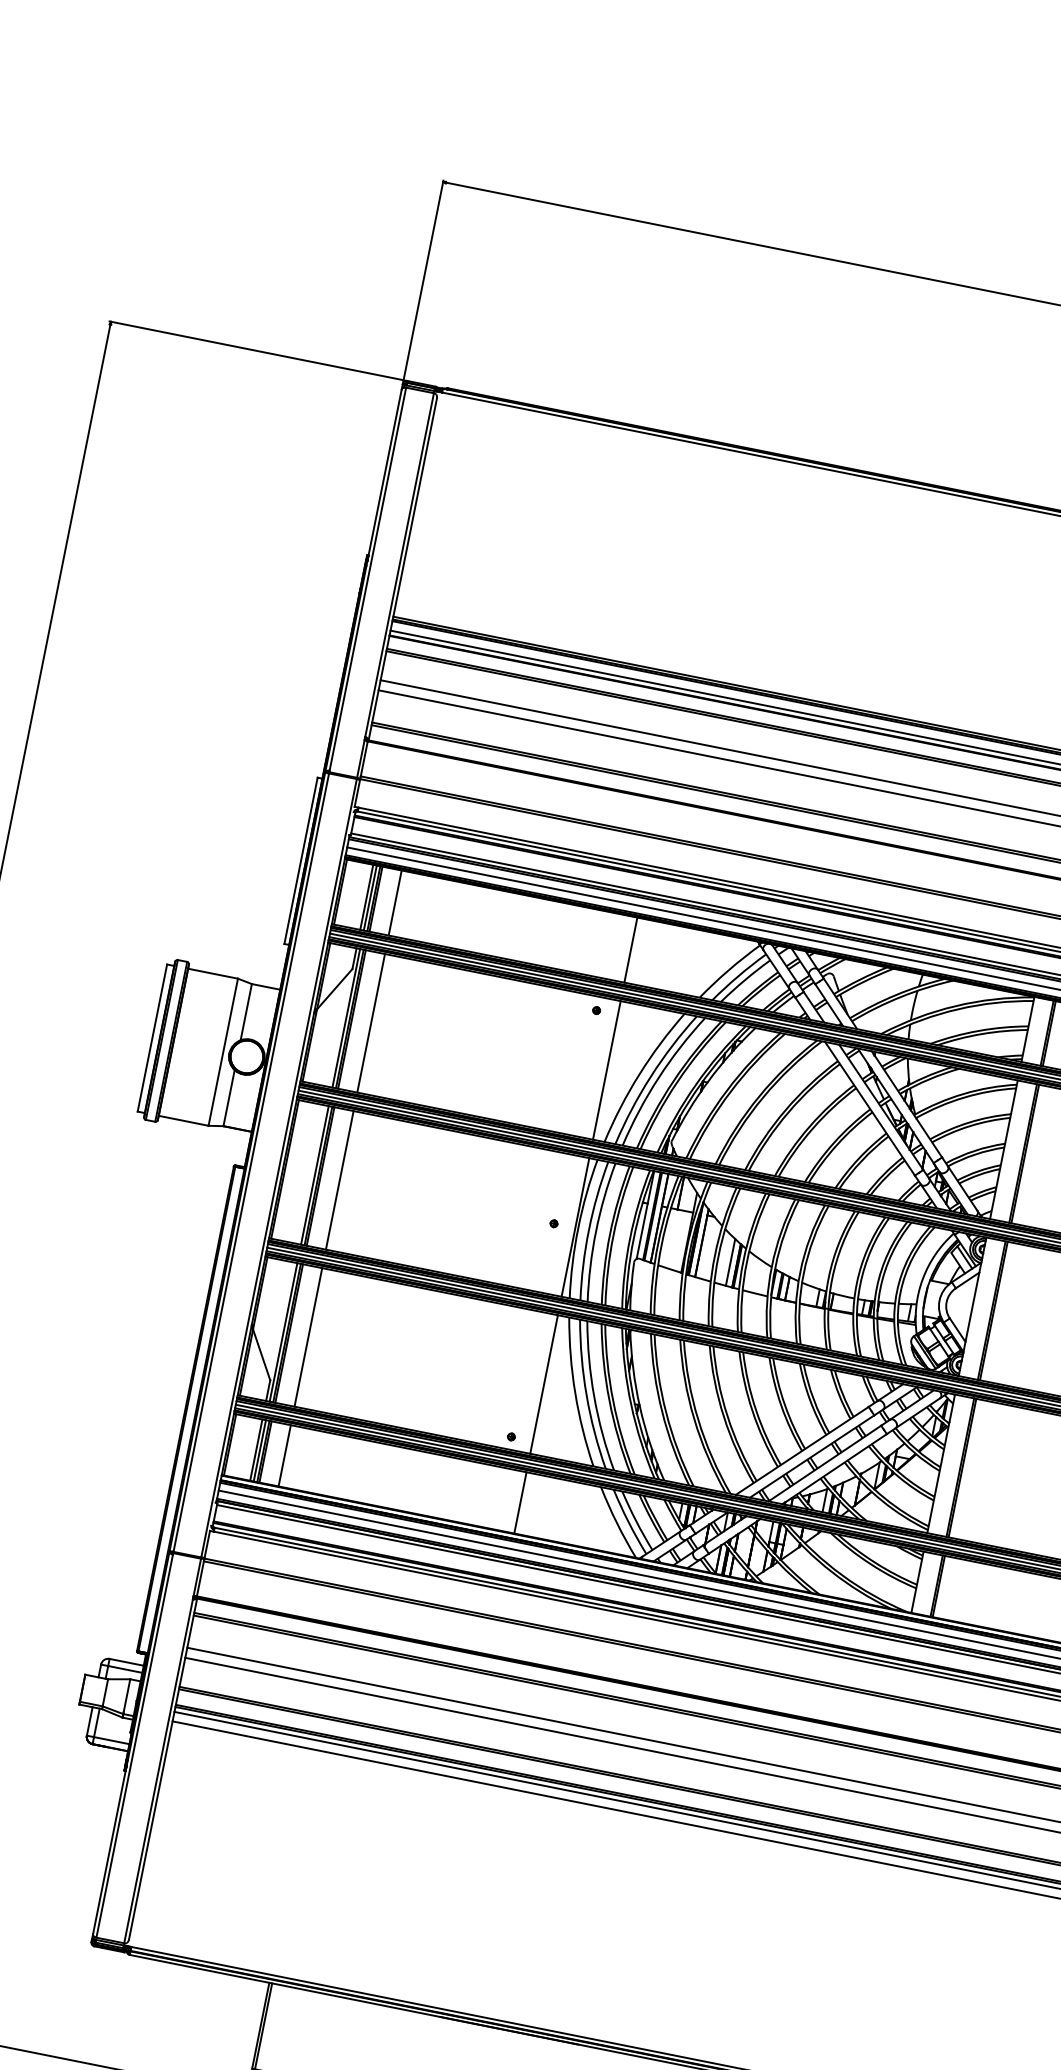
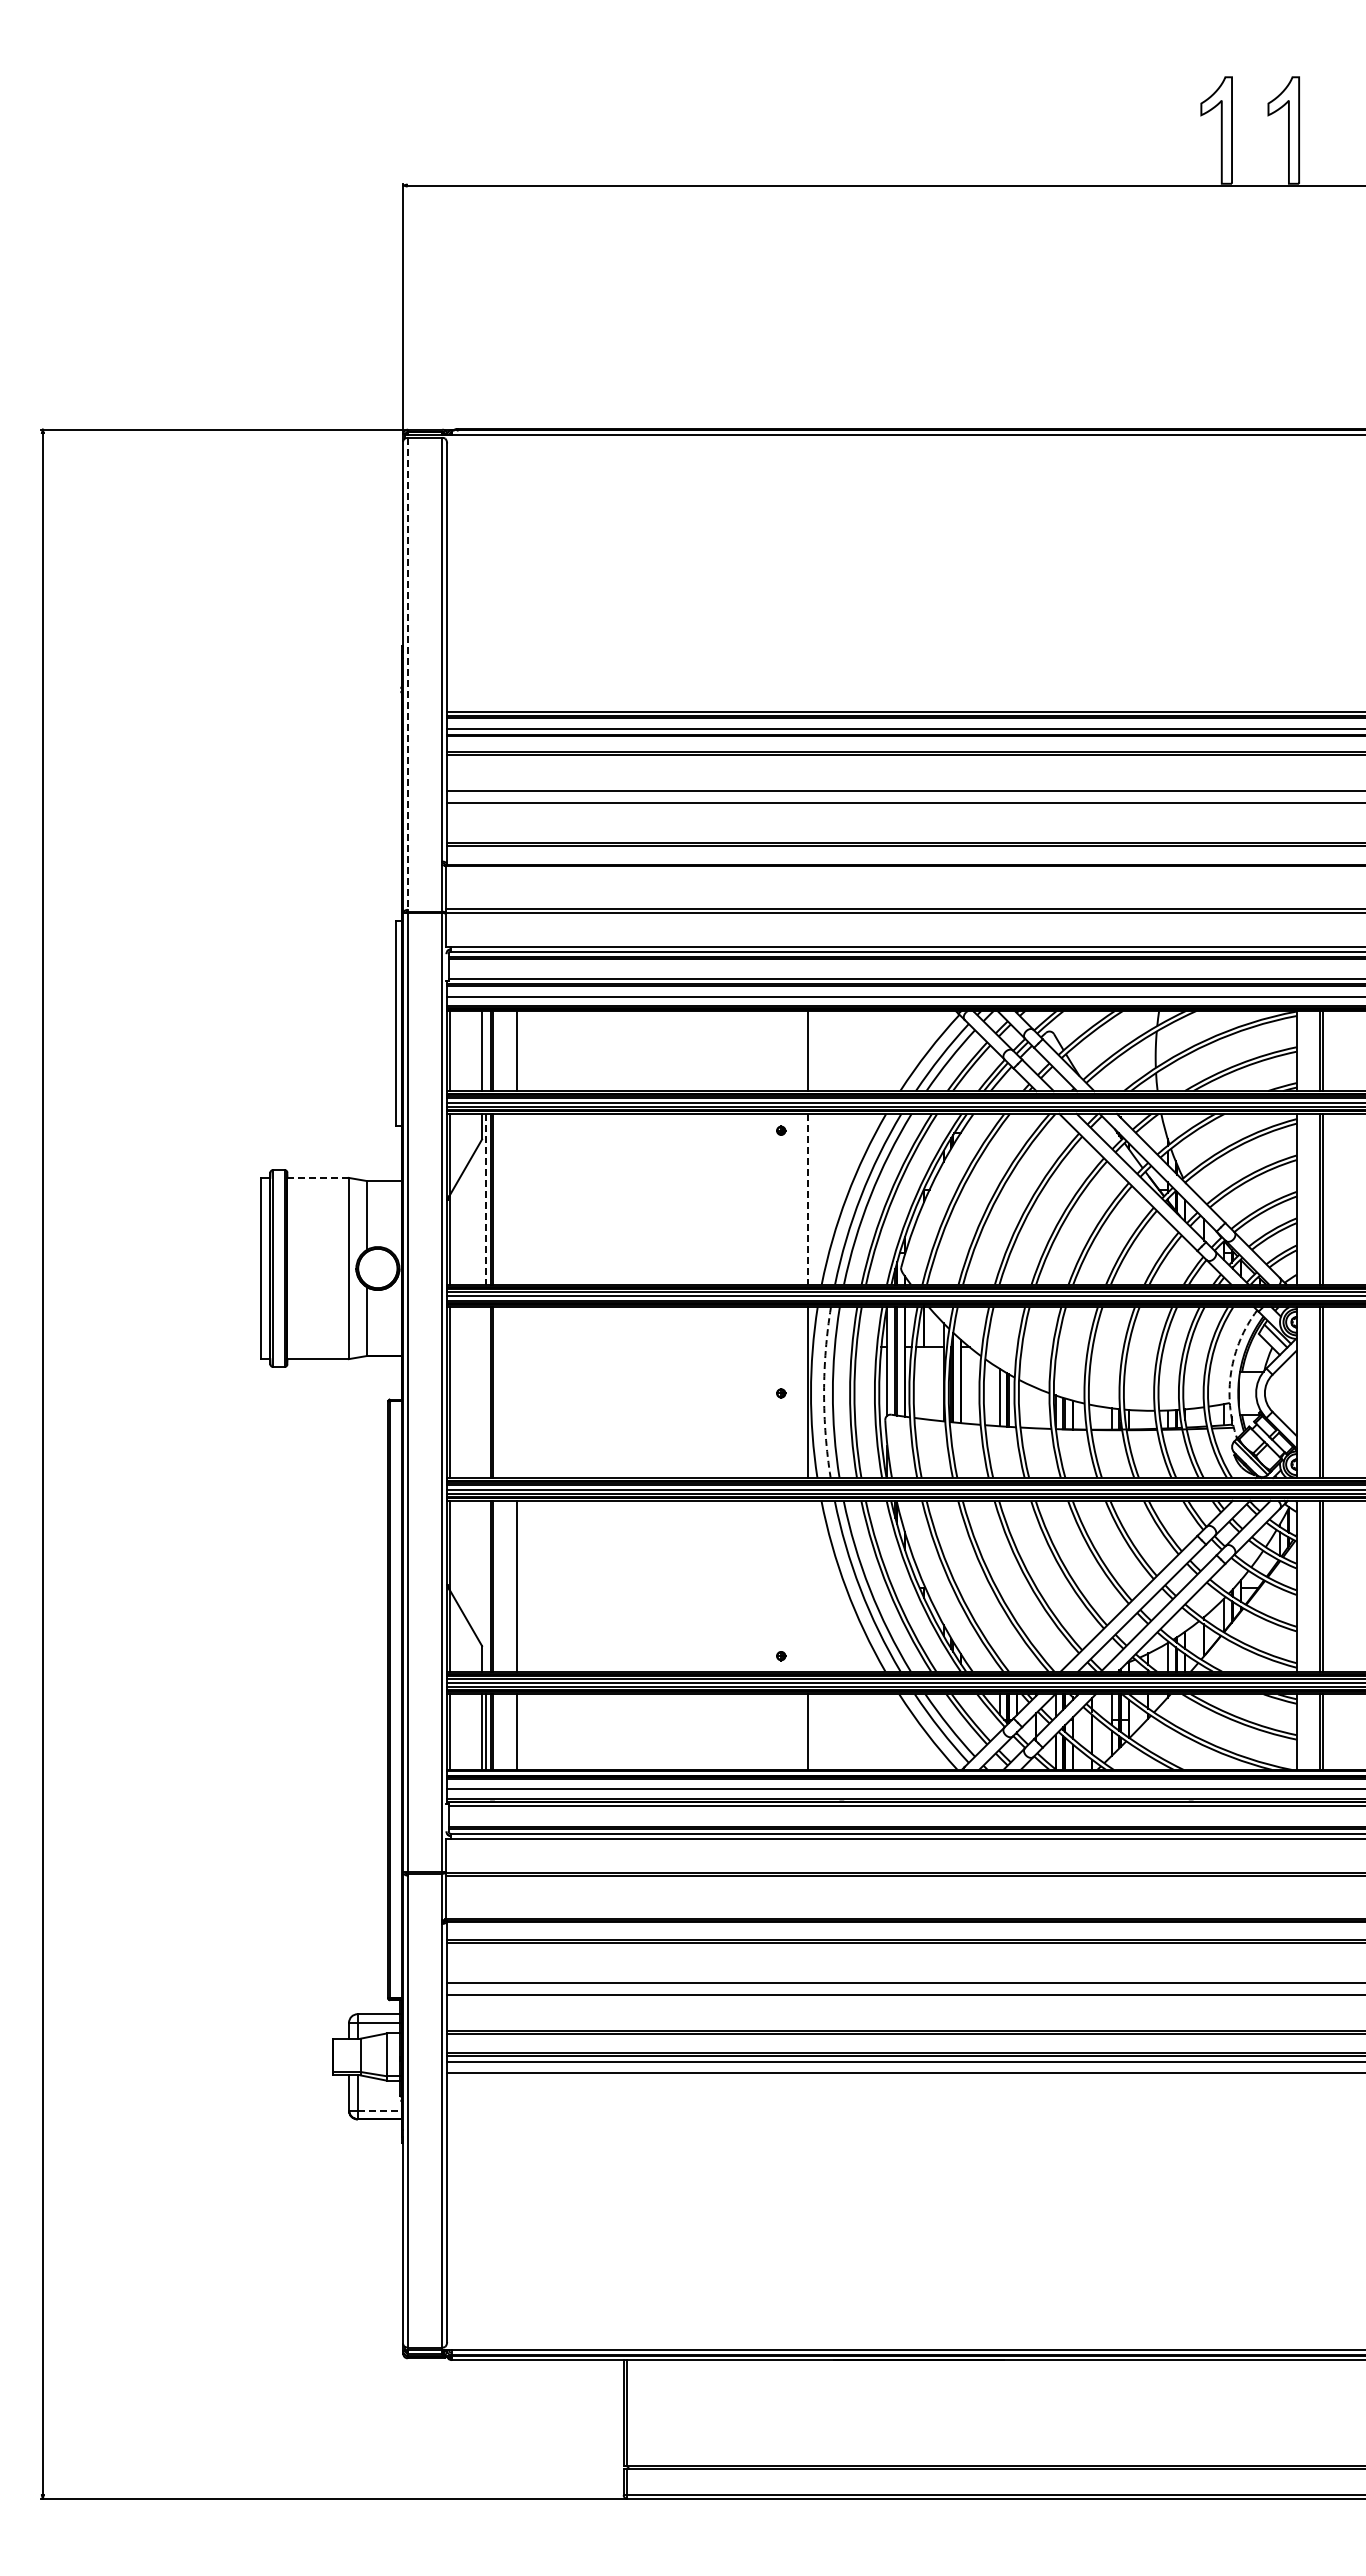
line: (368, 578) -> (408, 673), solid -> dashed
line: (370, 897) -> (486, 1050), removed
line: (213, 973) -> (318, 1177), solid -> dashed
line: (346, 1018) -> (486, 1199), solid -> dashed
line: (371, 1022) -> (517, 1198), removed
line: (606, 1070) -> (807, 1199), solid -> dashed
line: (314, 1175) -> (486, 1392), removed
line: (340, 1180) -> (517, 1392), removed
arc: (589, 1230) -> (824, 1392), solid -> dashed
arc: (922, 1279) -> (1231, 1372), solid -> dashed
line: (283, 1331) -> (486, 1585), removed
line: (544, 1383) -> (807, 1585), removed
line: (111, 1740) -> (379, 2110), solid -> dashed

